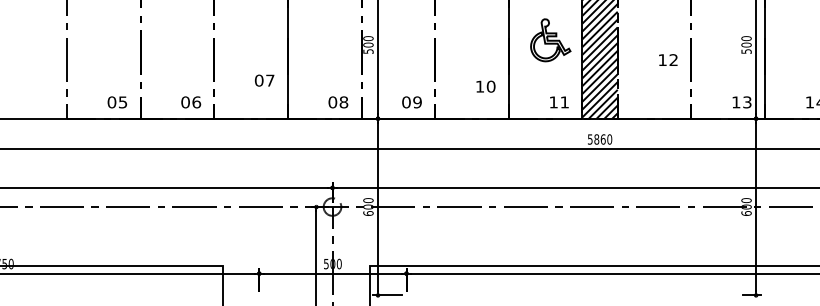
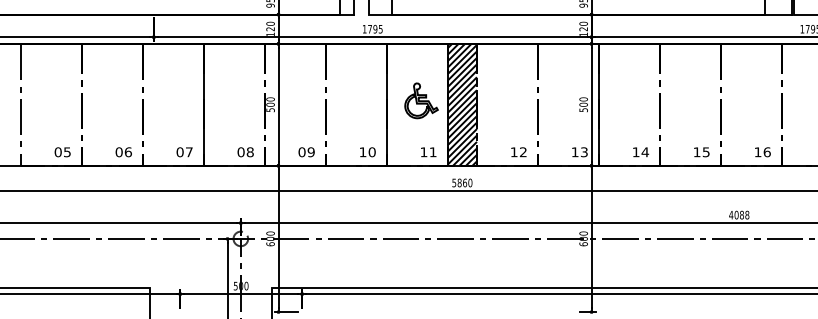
text: (667, 60) -> (518, 152), moved
text: (264, 80) -> (184, 152), moved
text: (485, 86) -> (367, 152), moved

